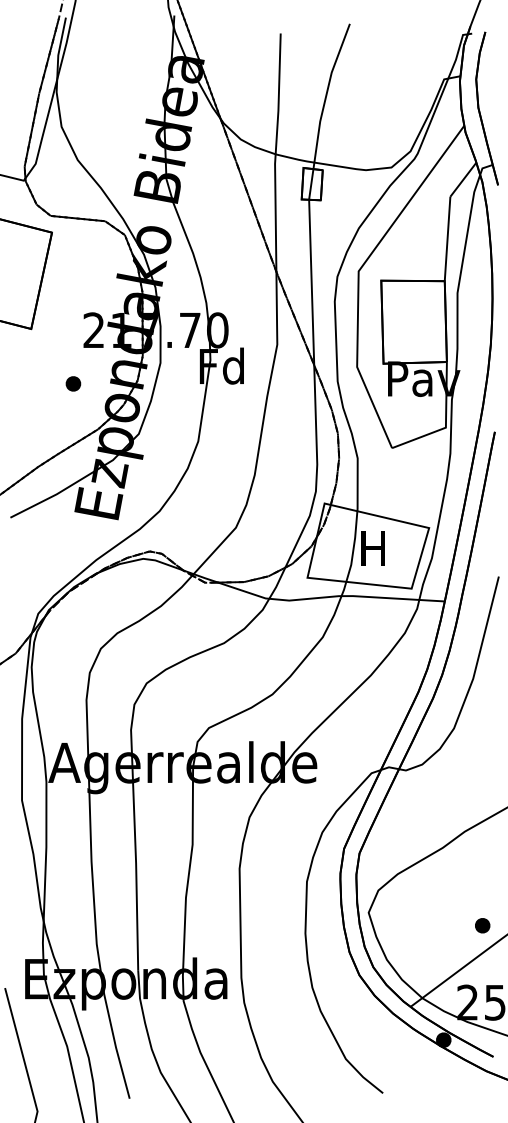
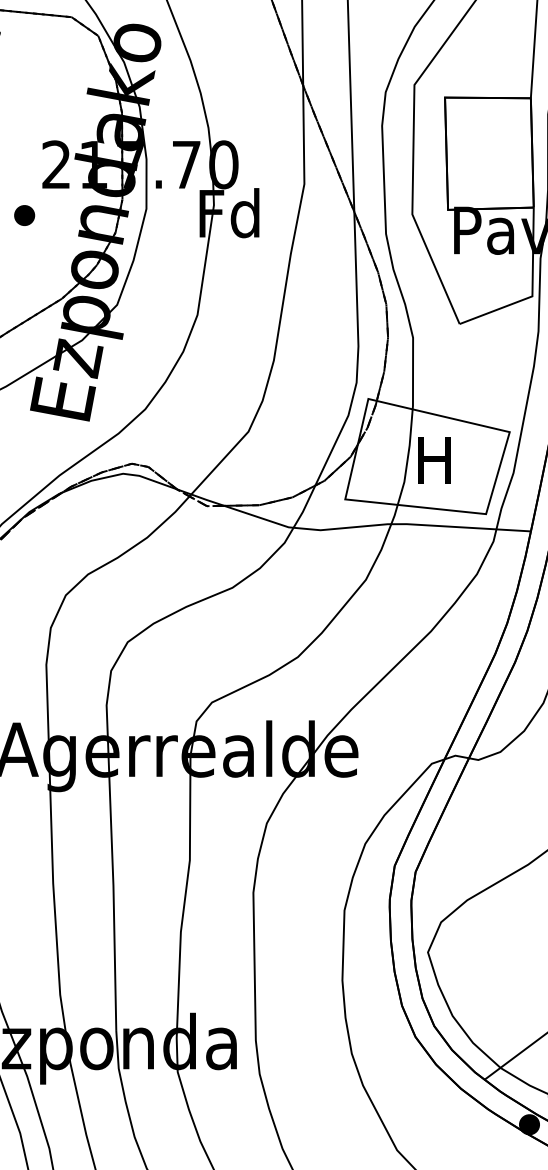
part: (73, 383) -> (24, 214), moved

